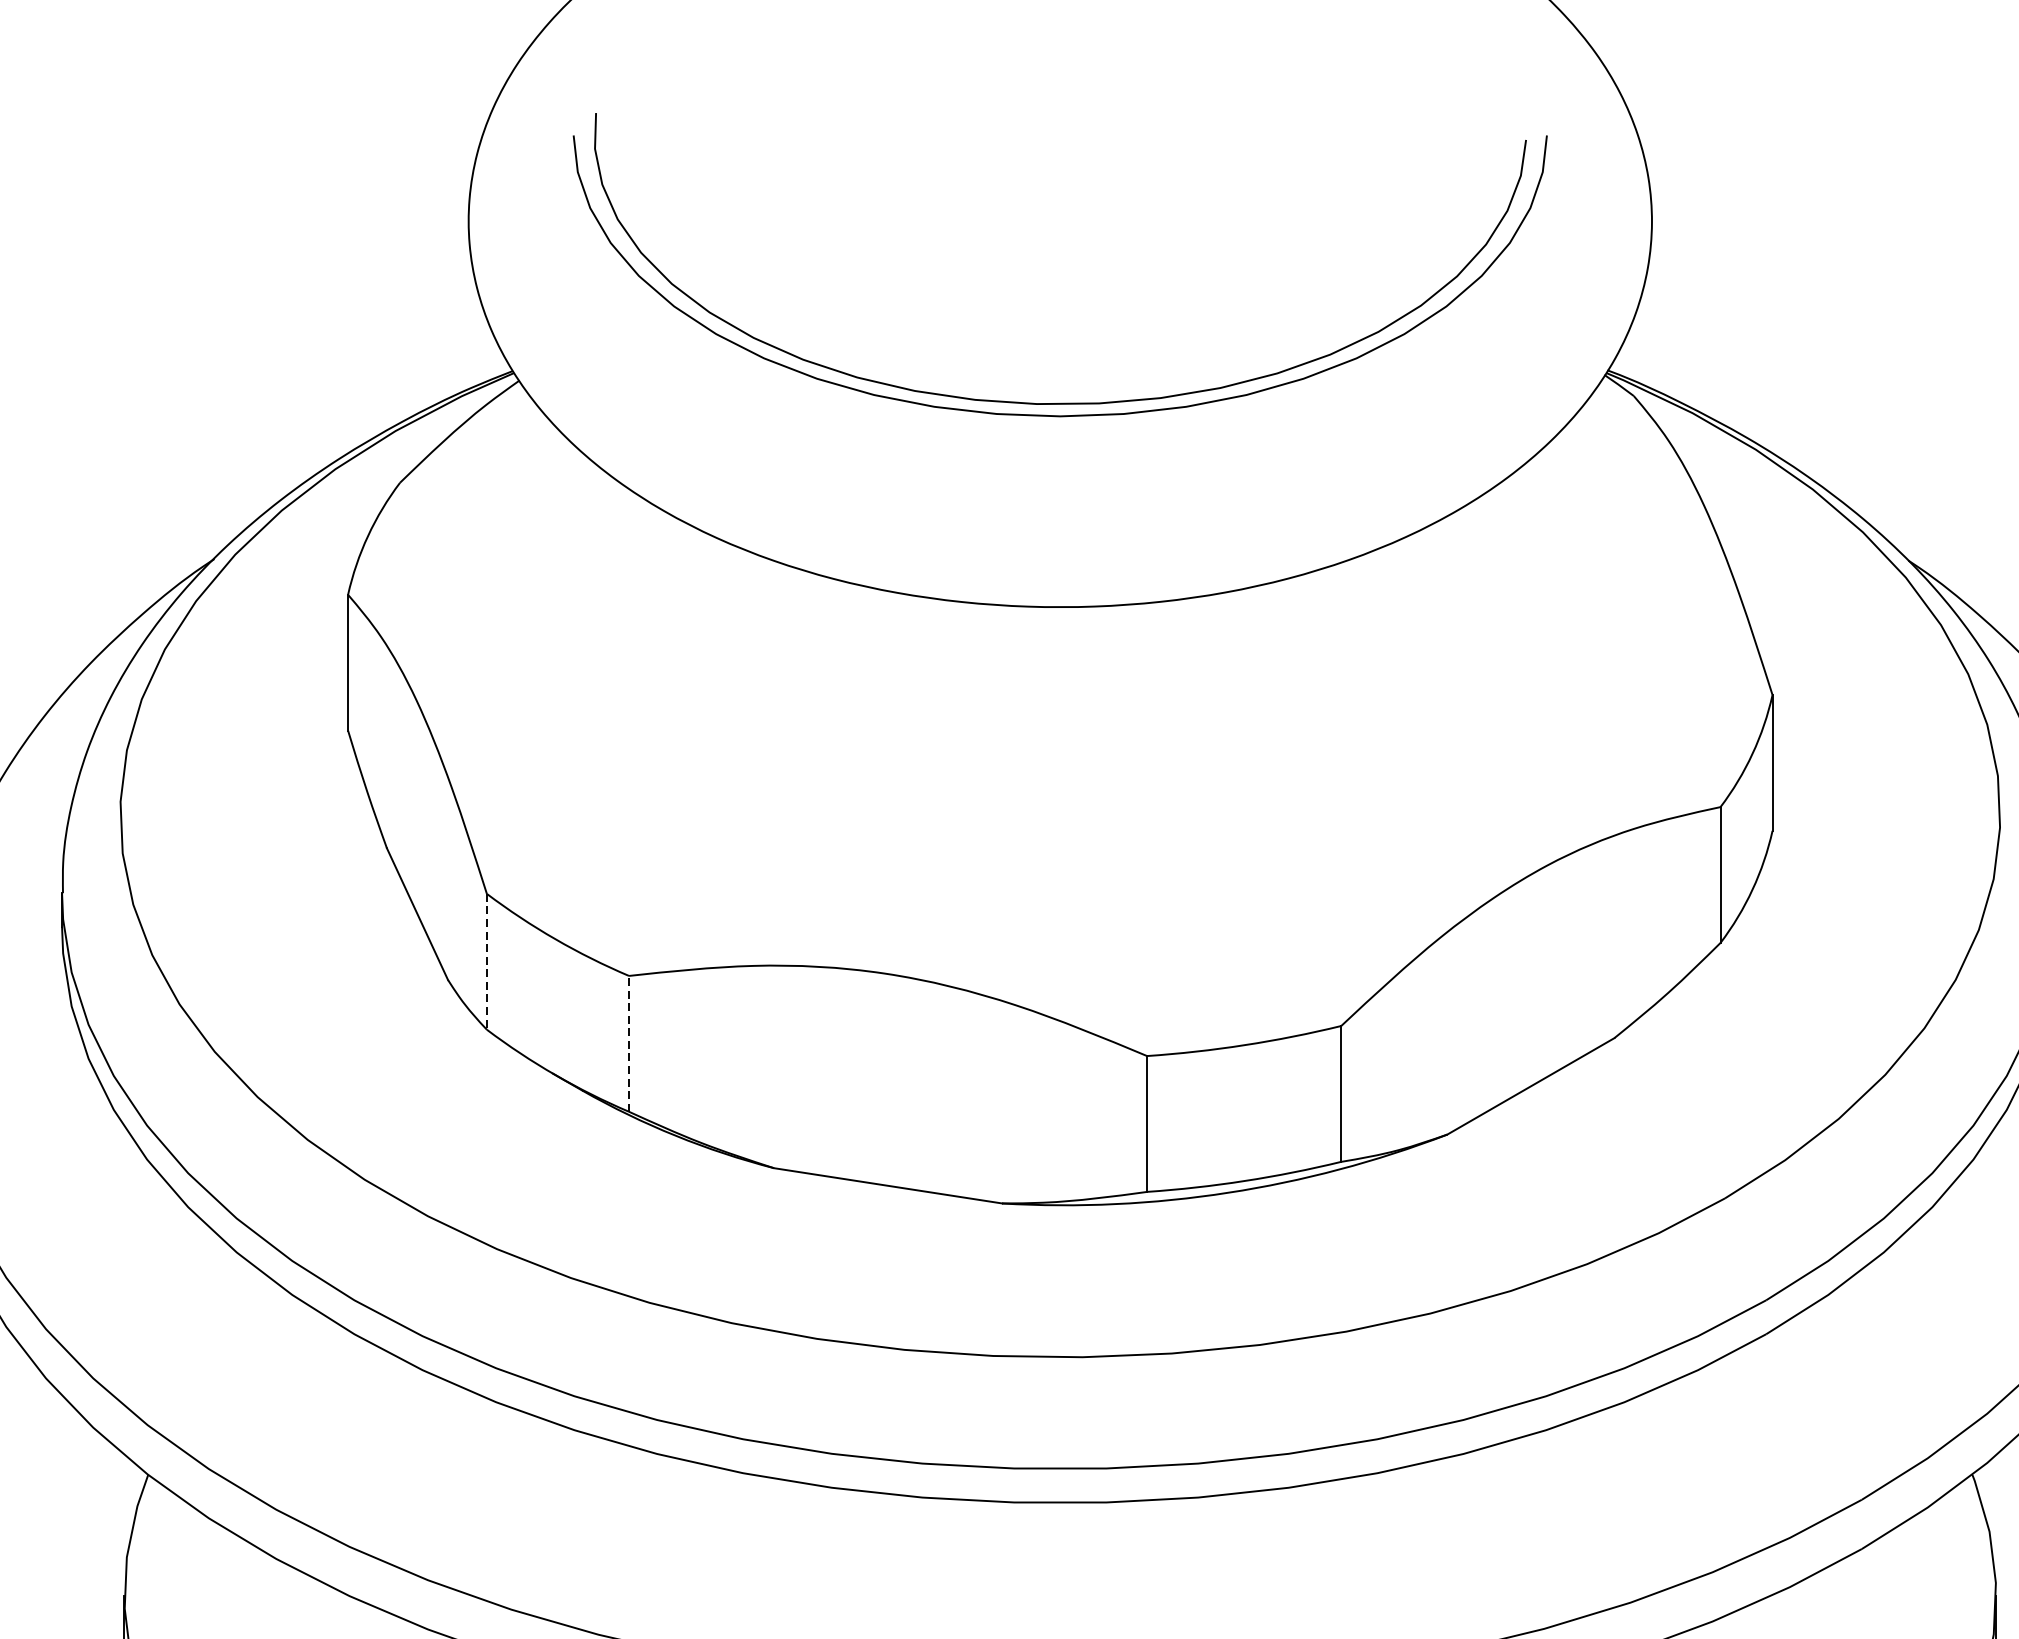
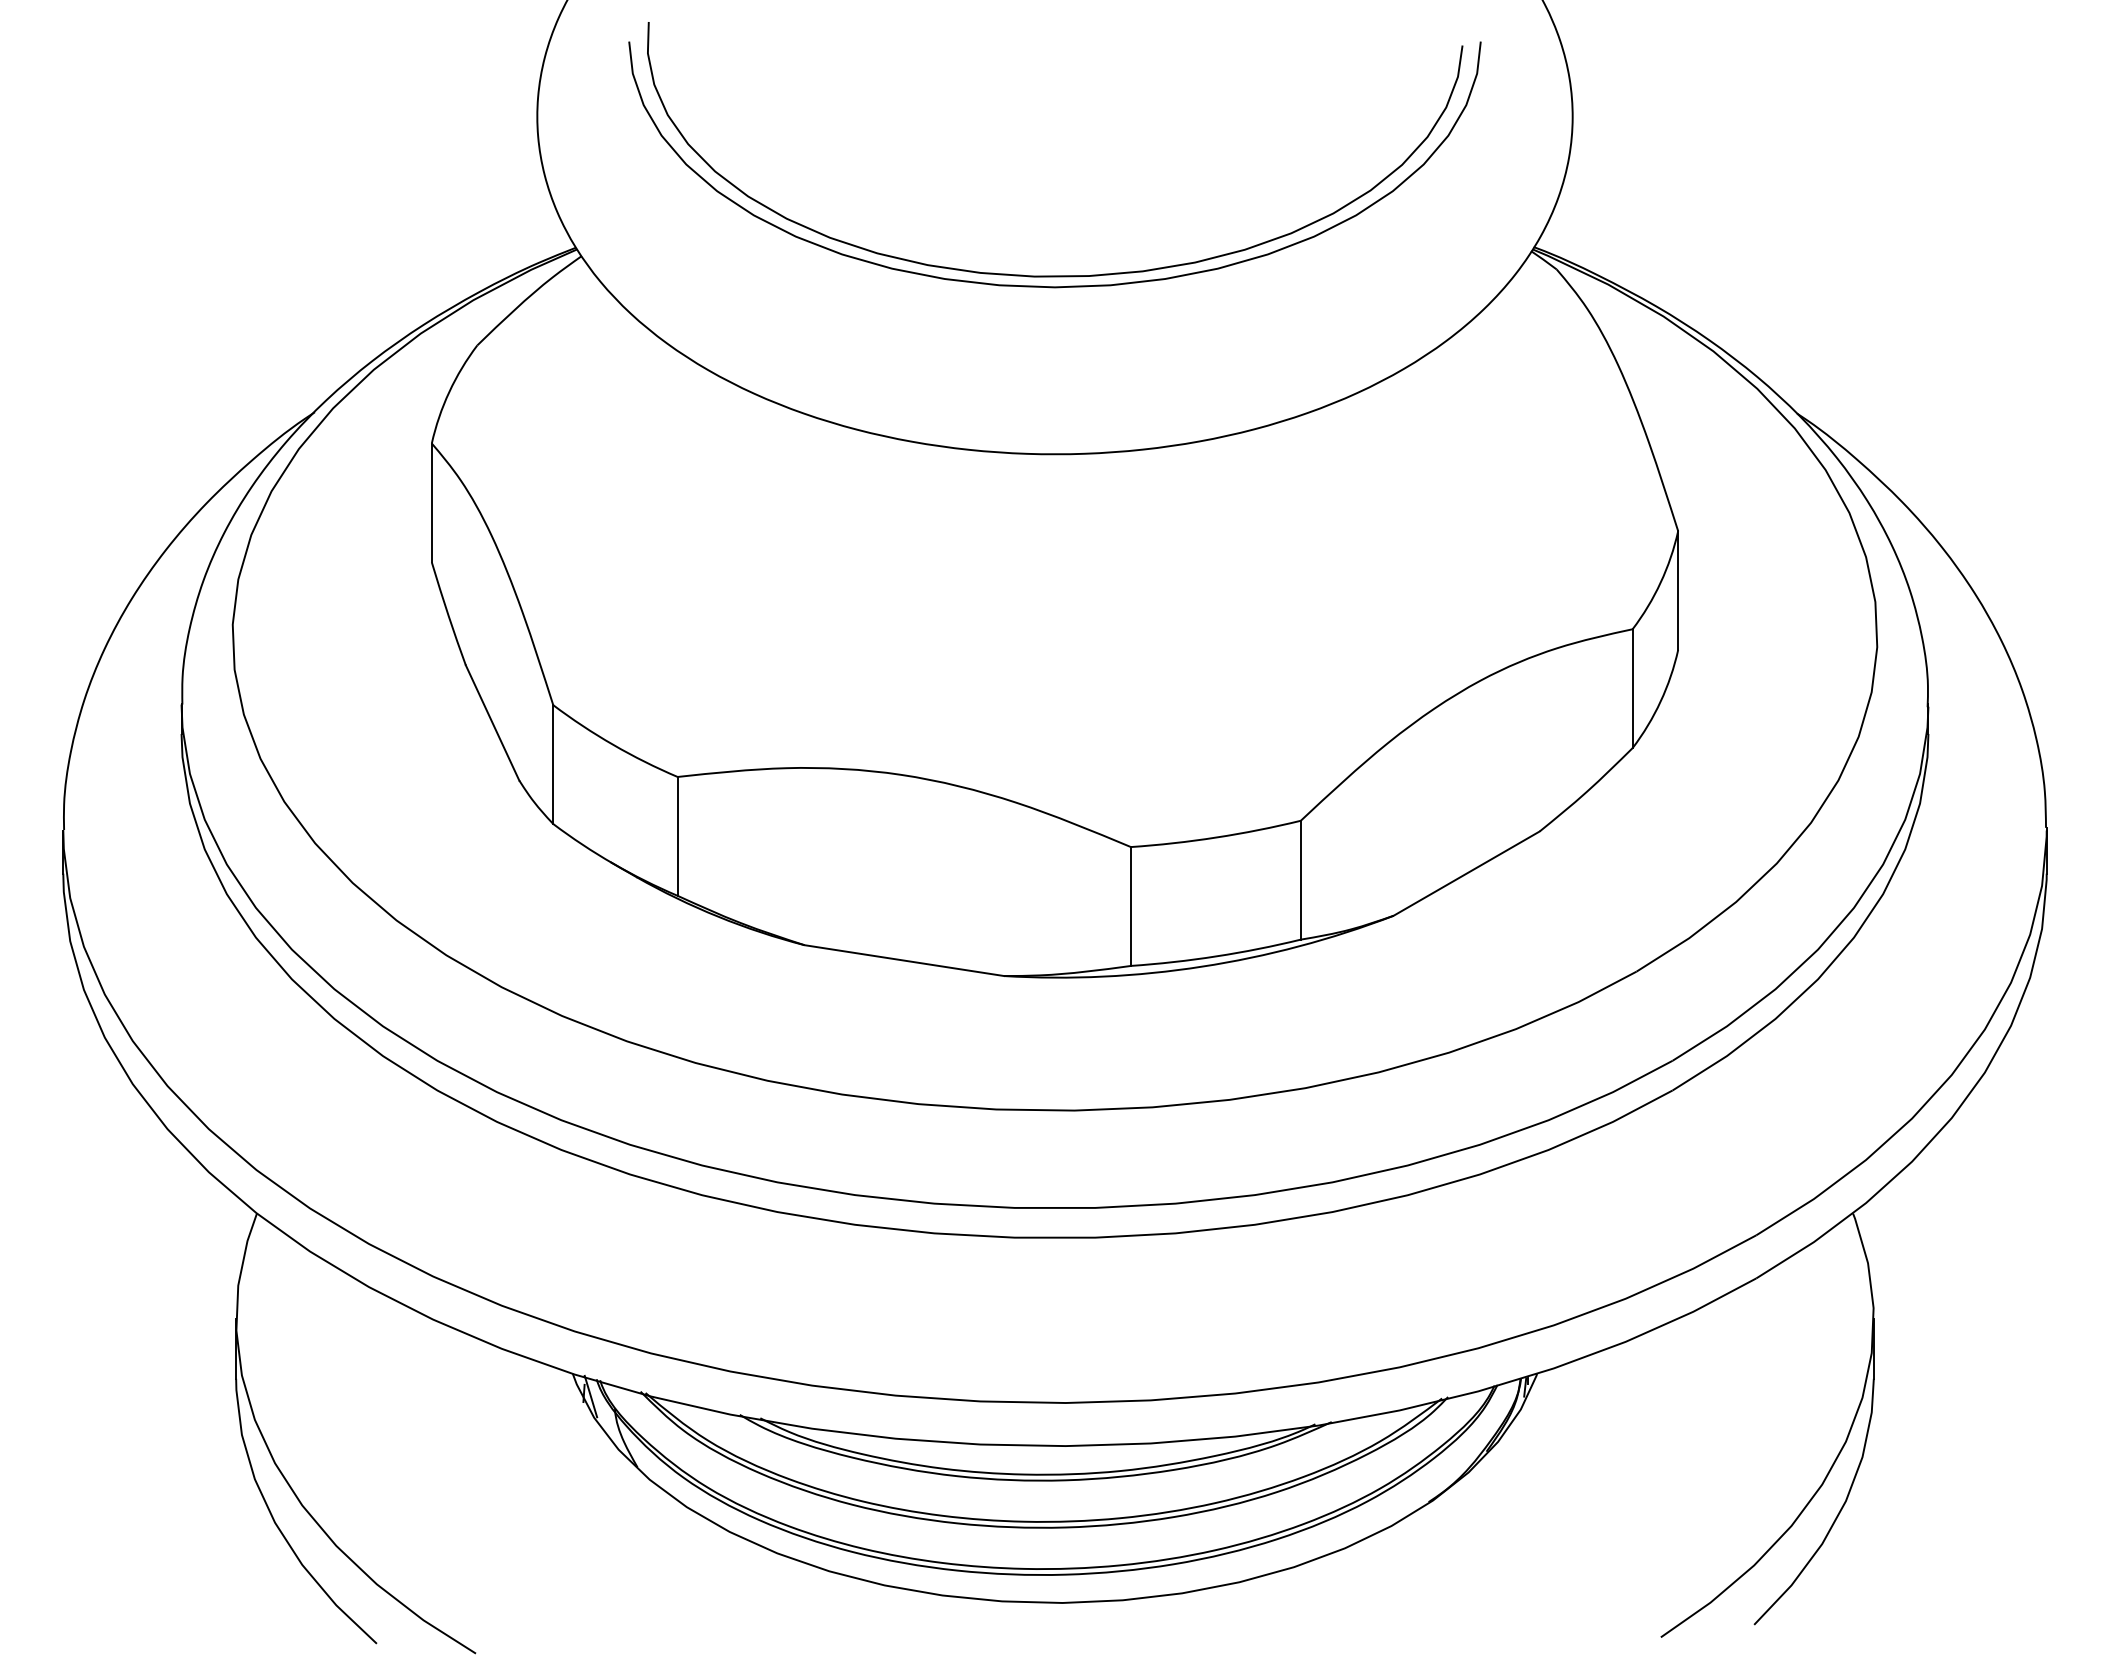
line: (487, 962) -> (553, 765), dashed -> solid
line: (628, 1042) -> (677, 835), dashed -> solid

